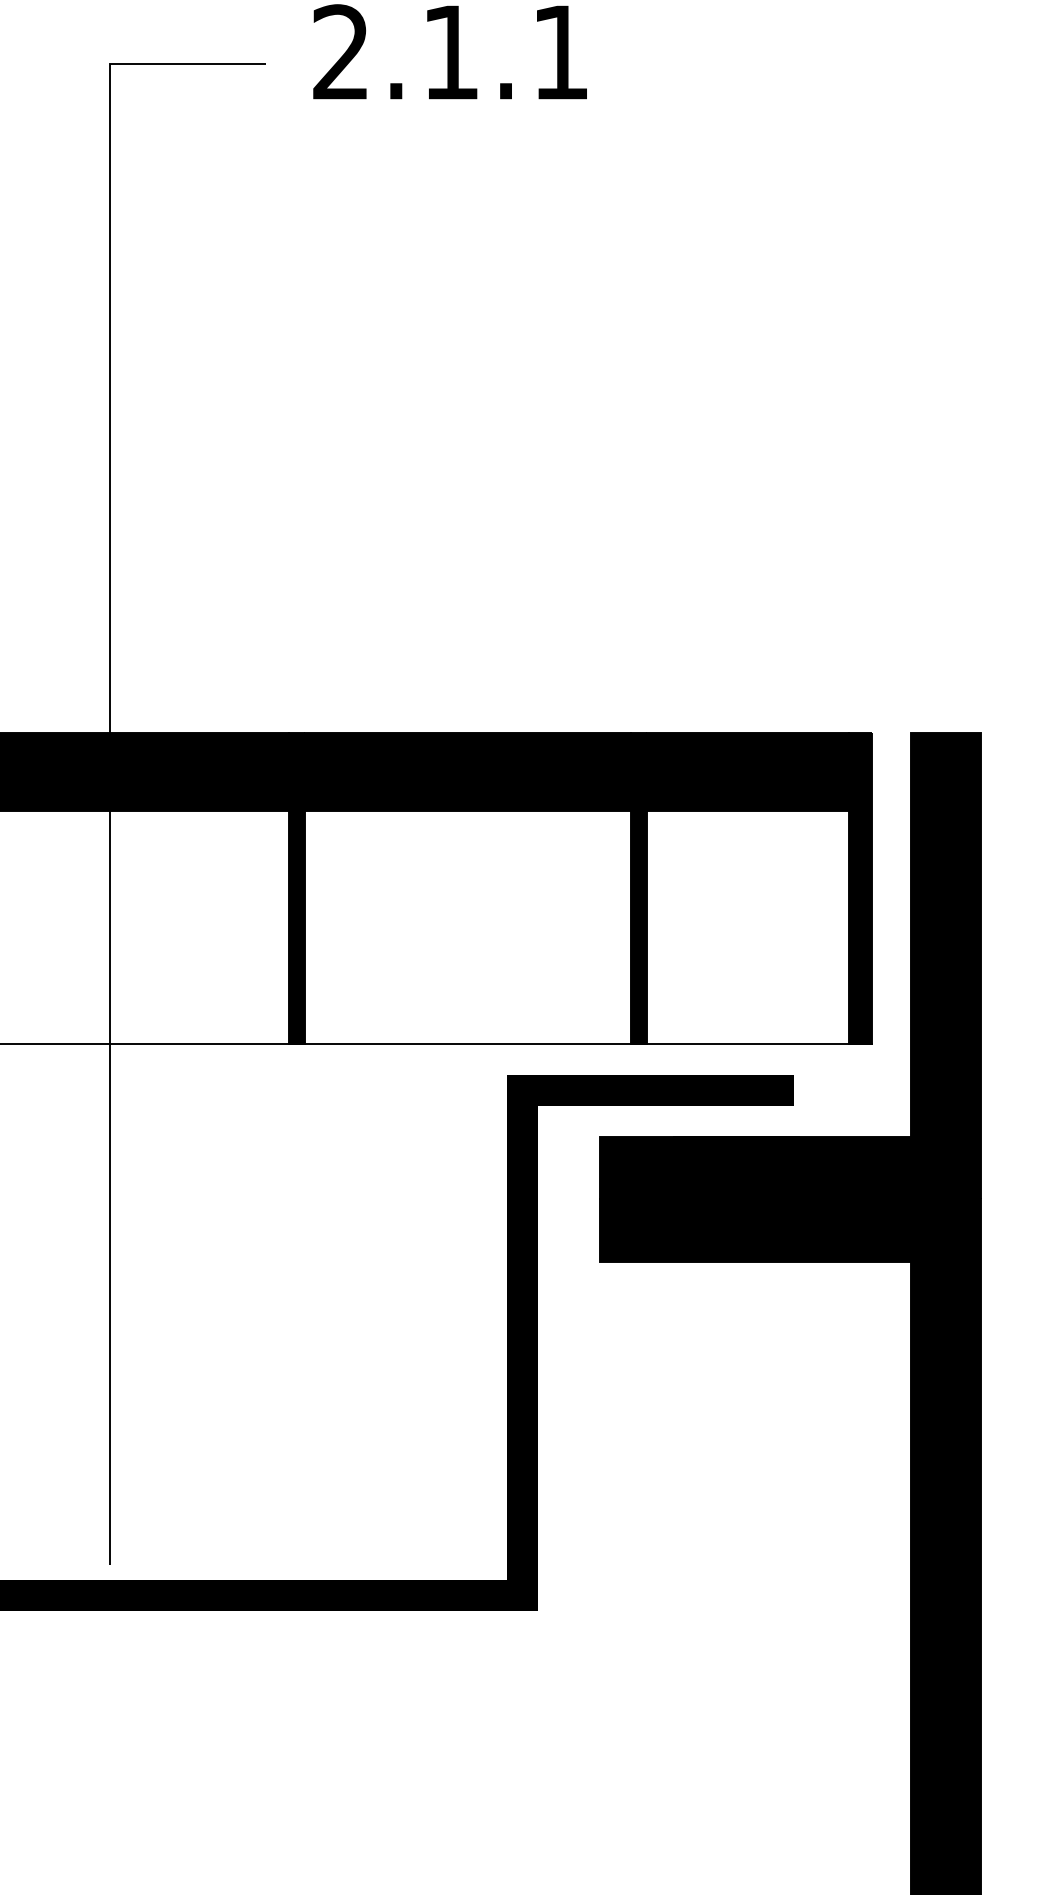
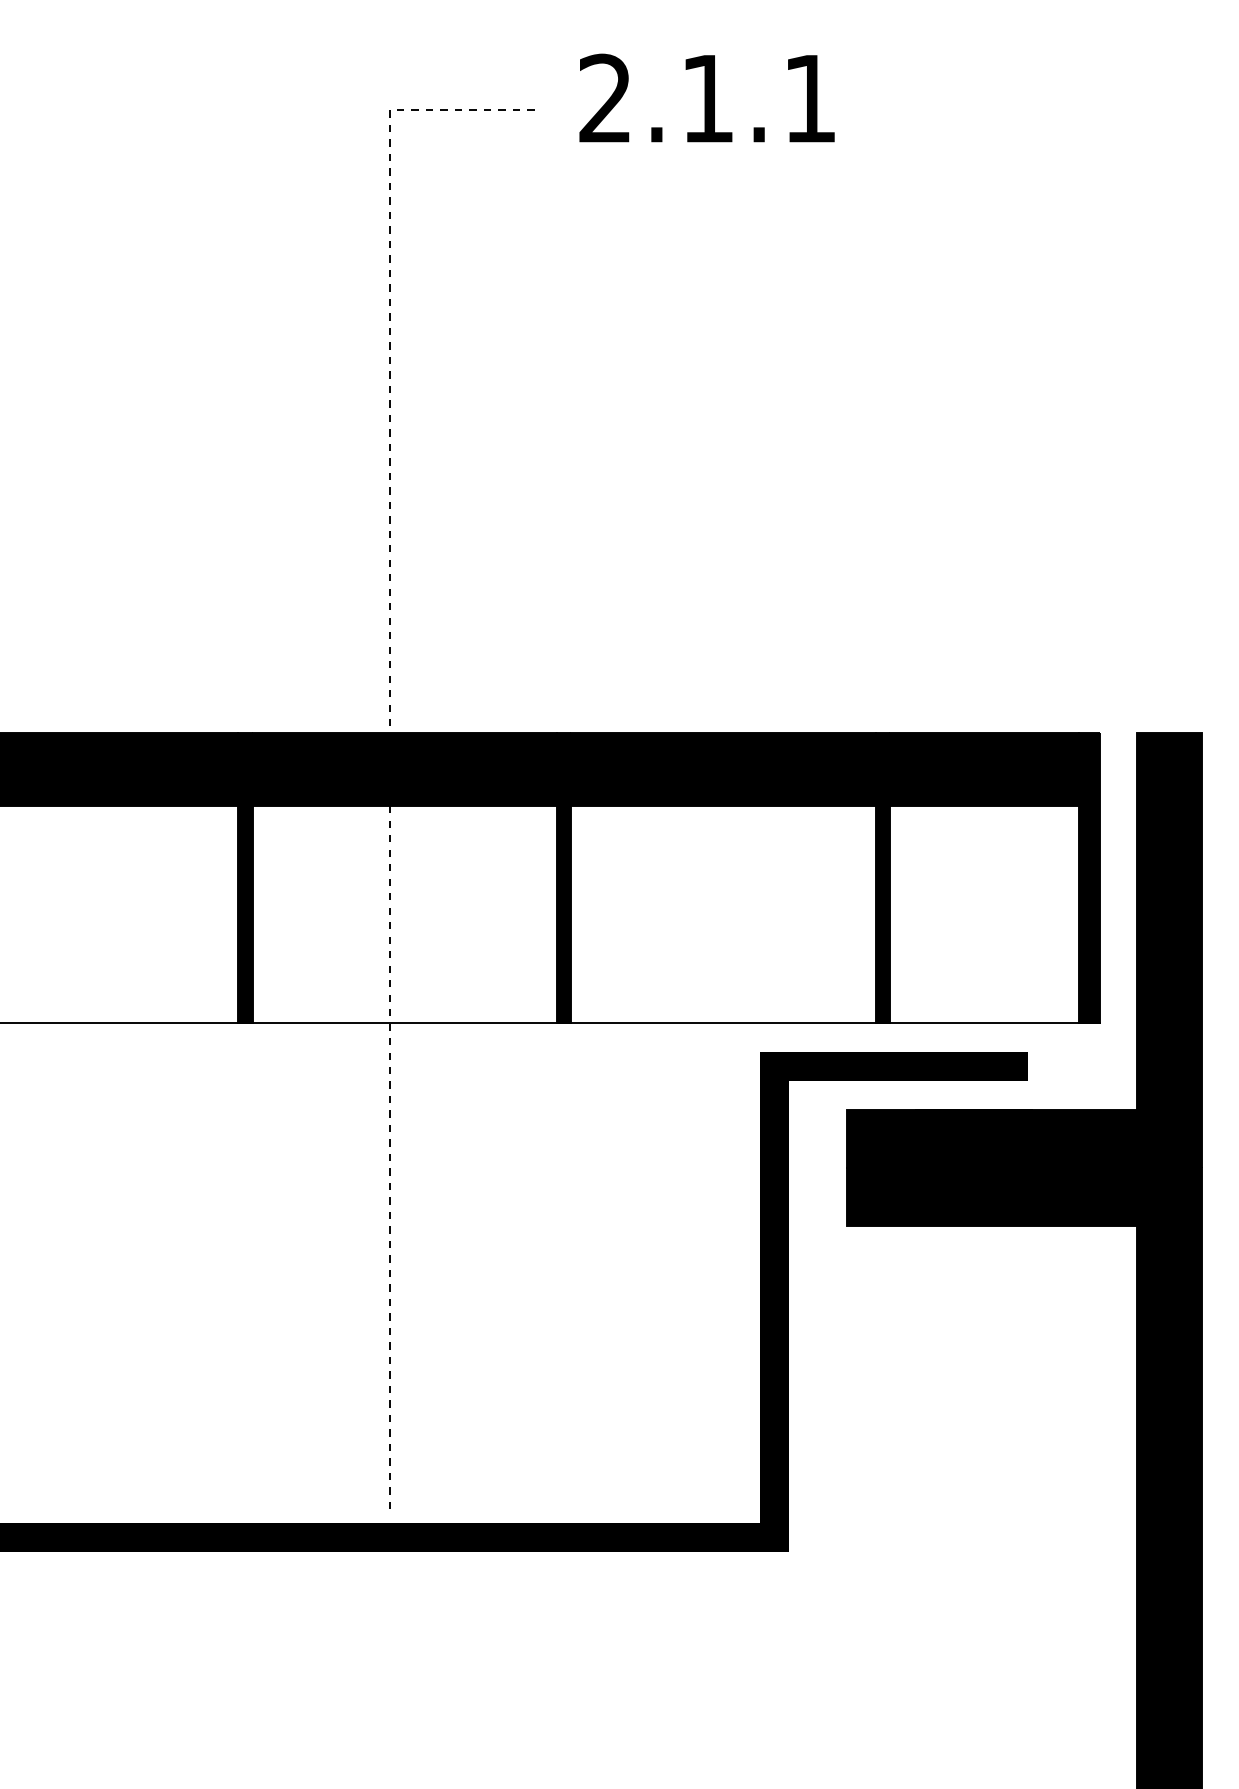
line: (110, 736) -> (390, 736), solid -> dashed

